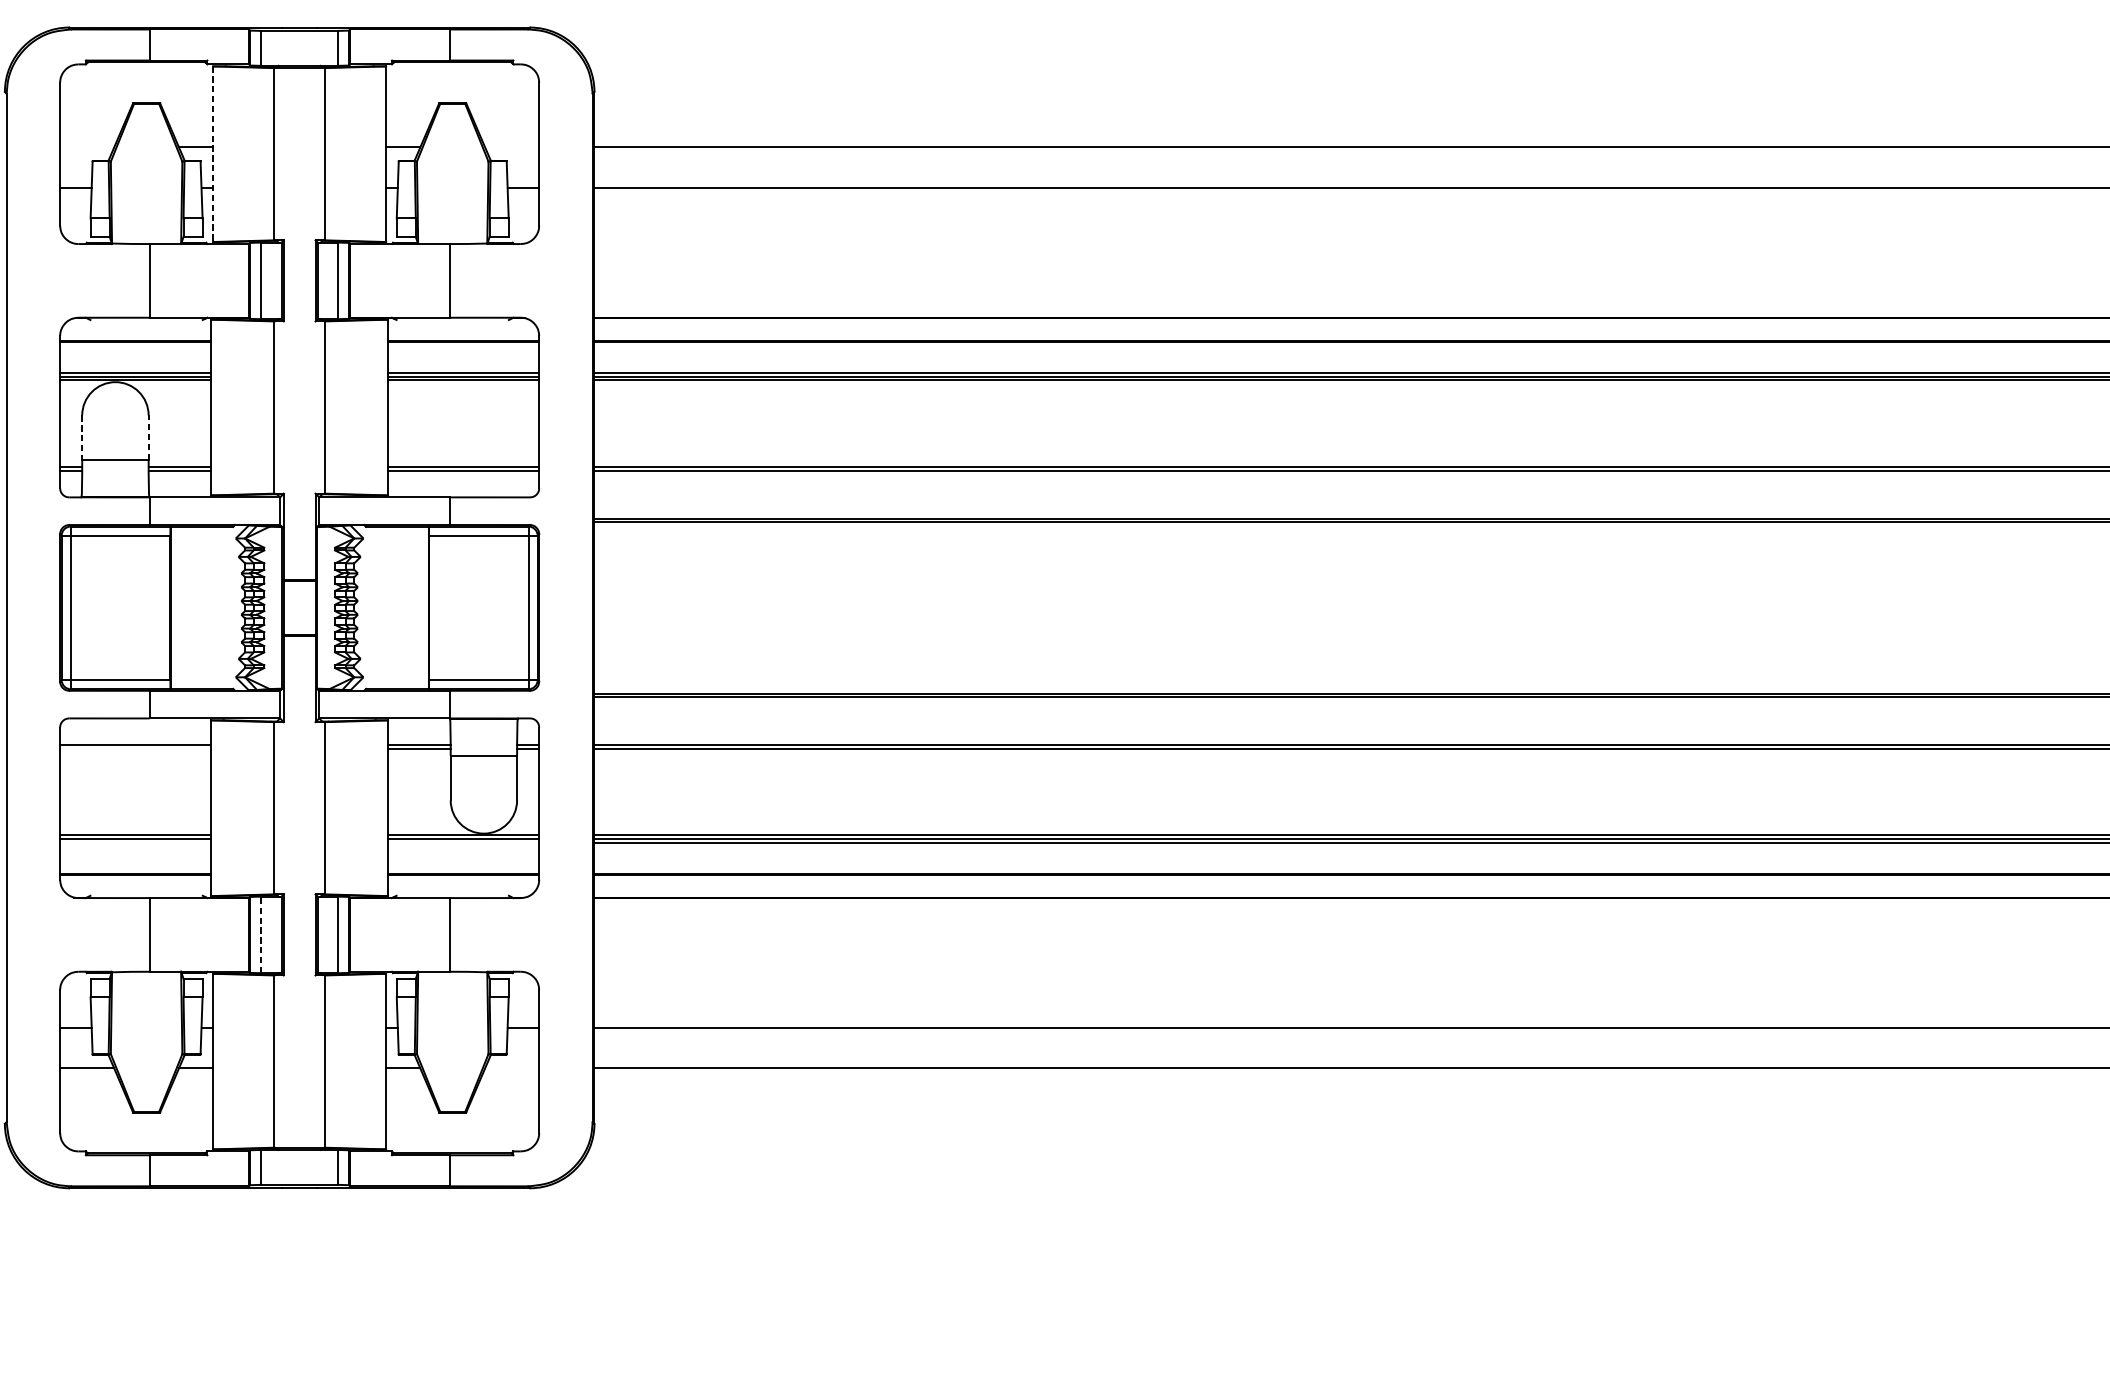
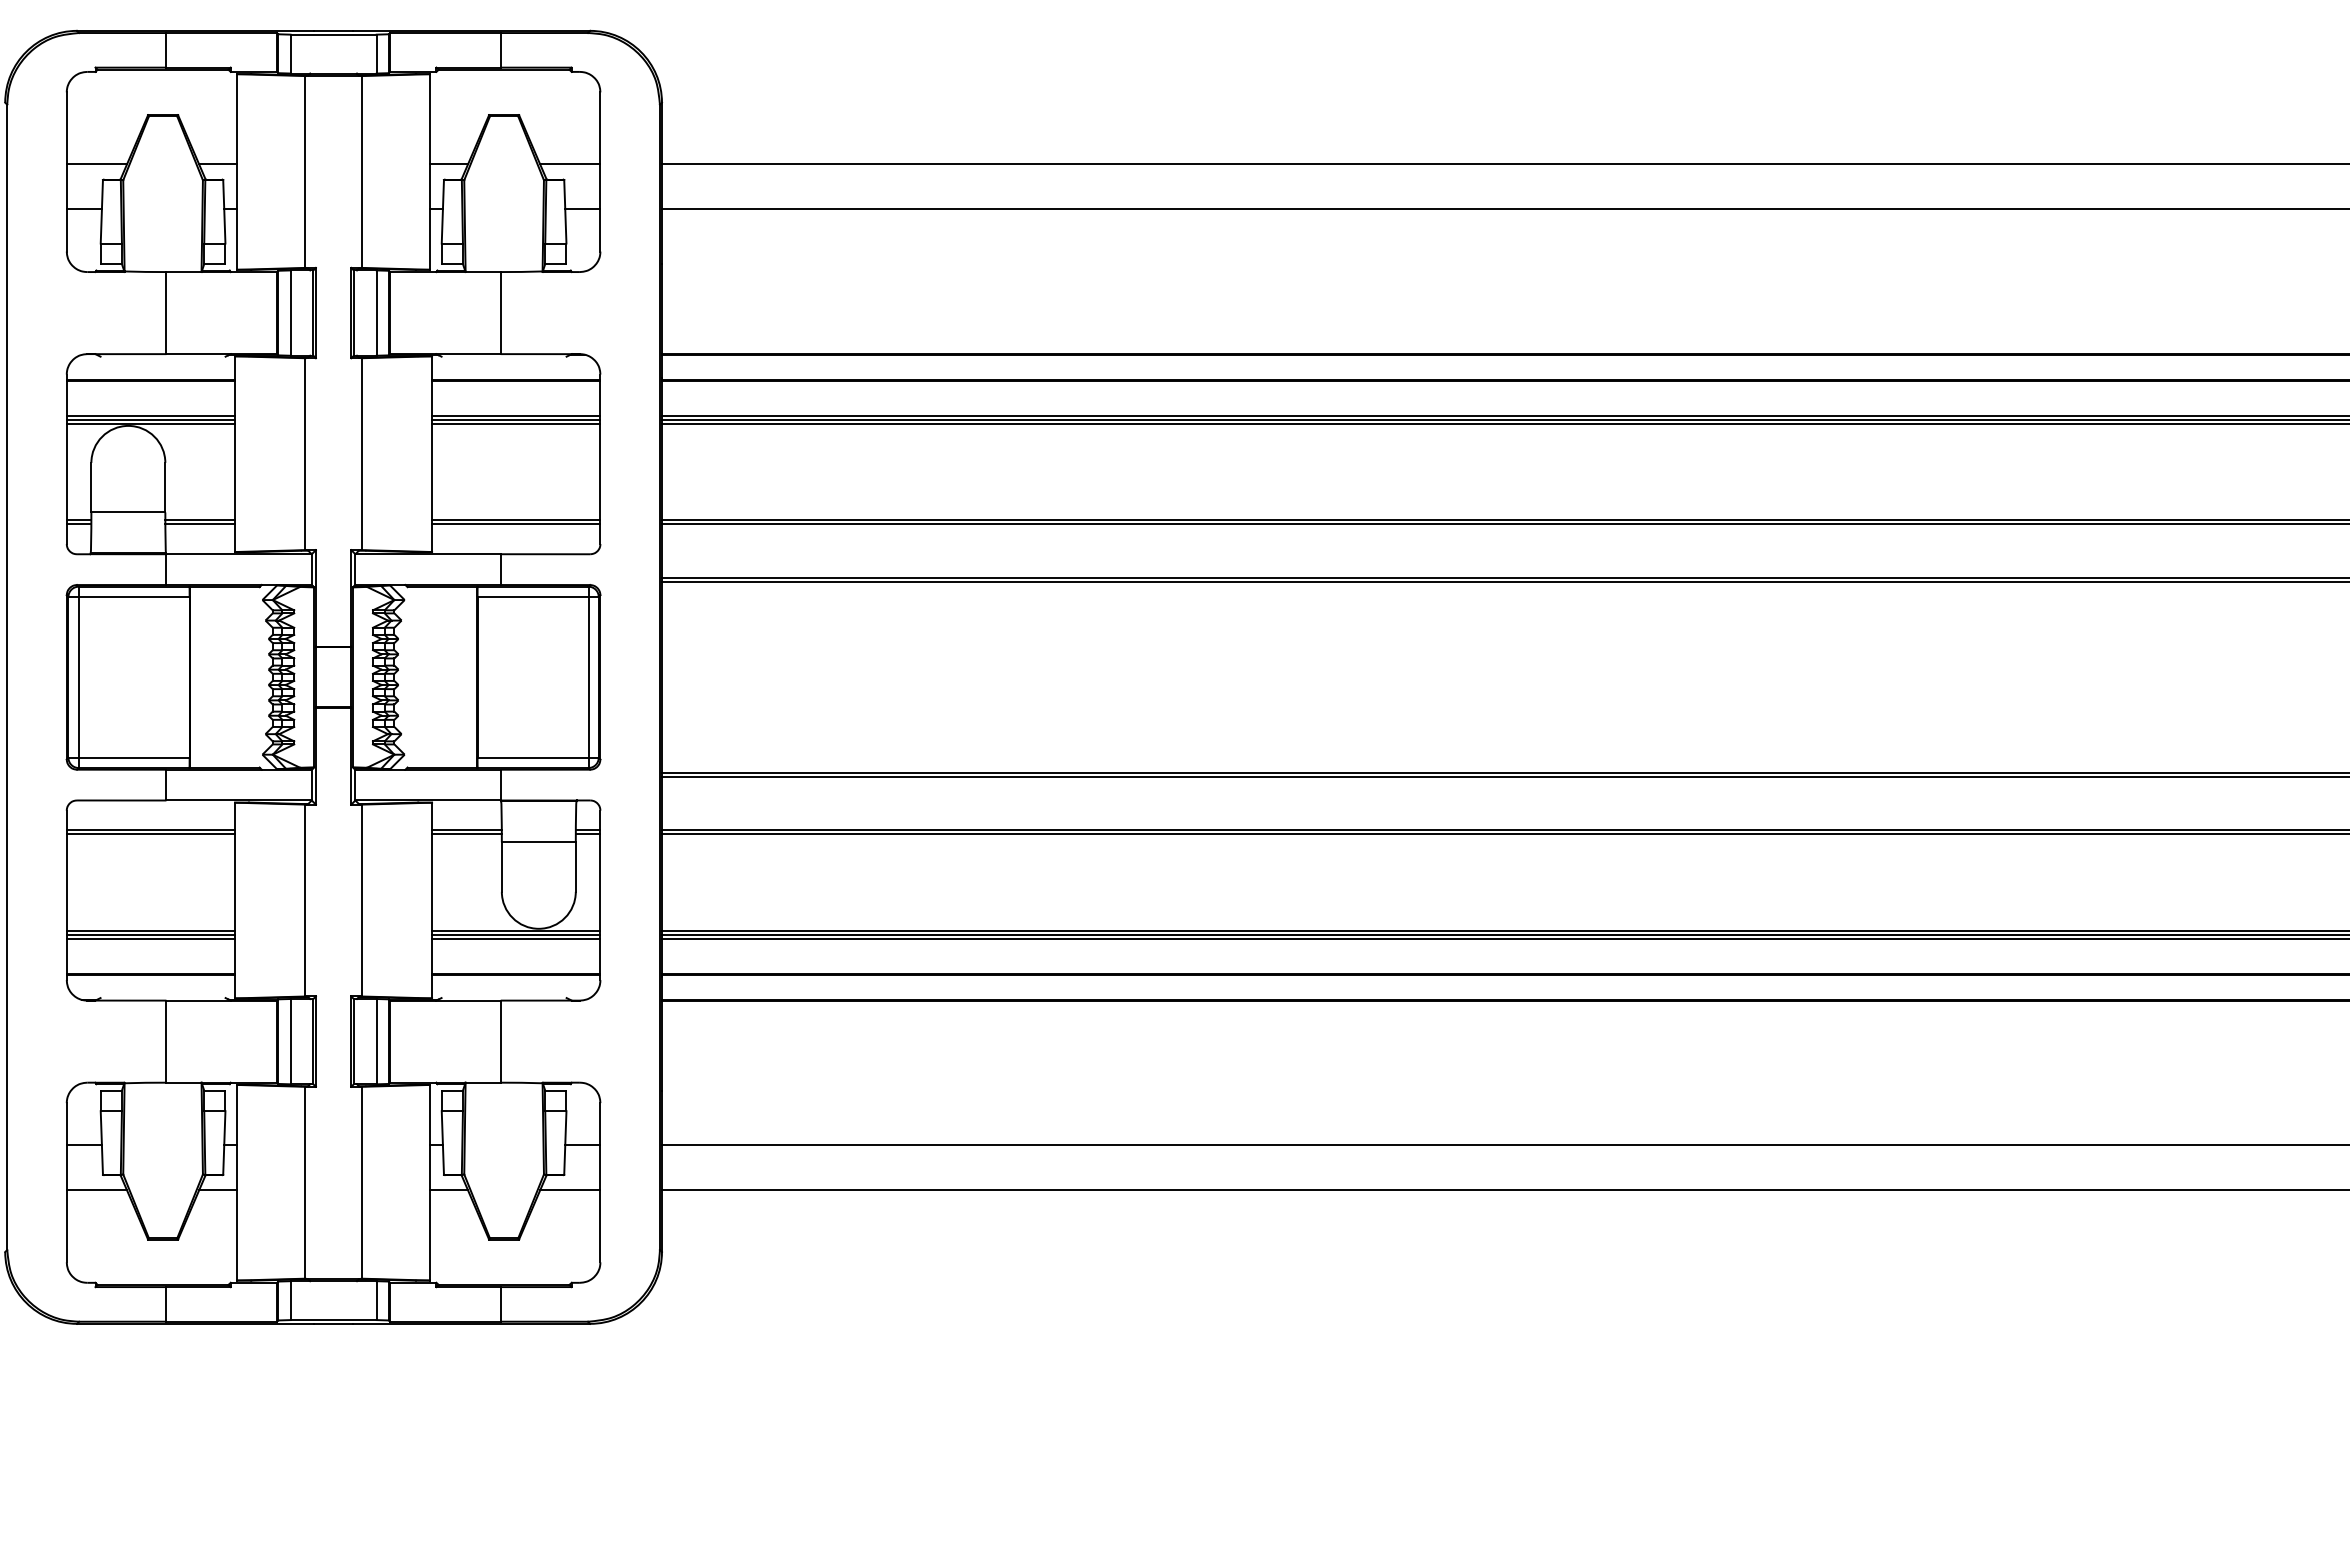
line: (86, 147) -> (96, 164), added
line: (512, 147) -> (570, 164), added
line: (213, 153) -> (237, 171), dashed -> solid
line: (82, 437) -> (91, 487), dashed -> solid
line: (148, 437) -> (165, 487), dashed -> solid
line: (135, 748) -> (150, 834), added
line: (135, 843) -> (150, 939), added
line: (463, 843) -> (516, 939), added
line: (260, 934) -> (290, 1041), dashed -> solid
line: (512, 1068) -> (570, 1190), added

